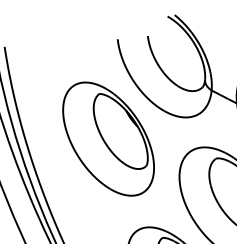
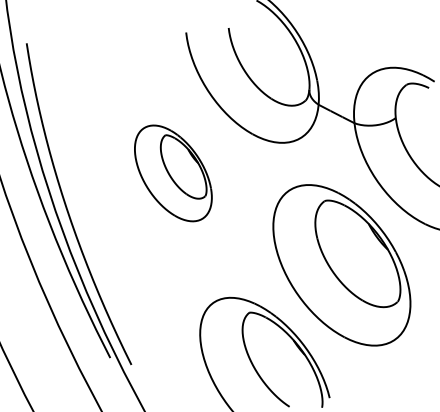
part: (108, 139) -> (173, 173), size x0.6

